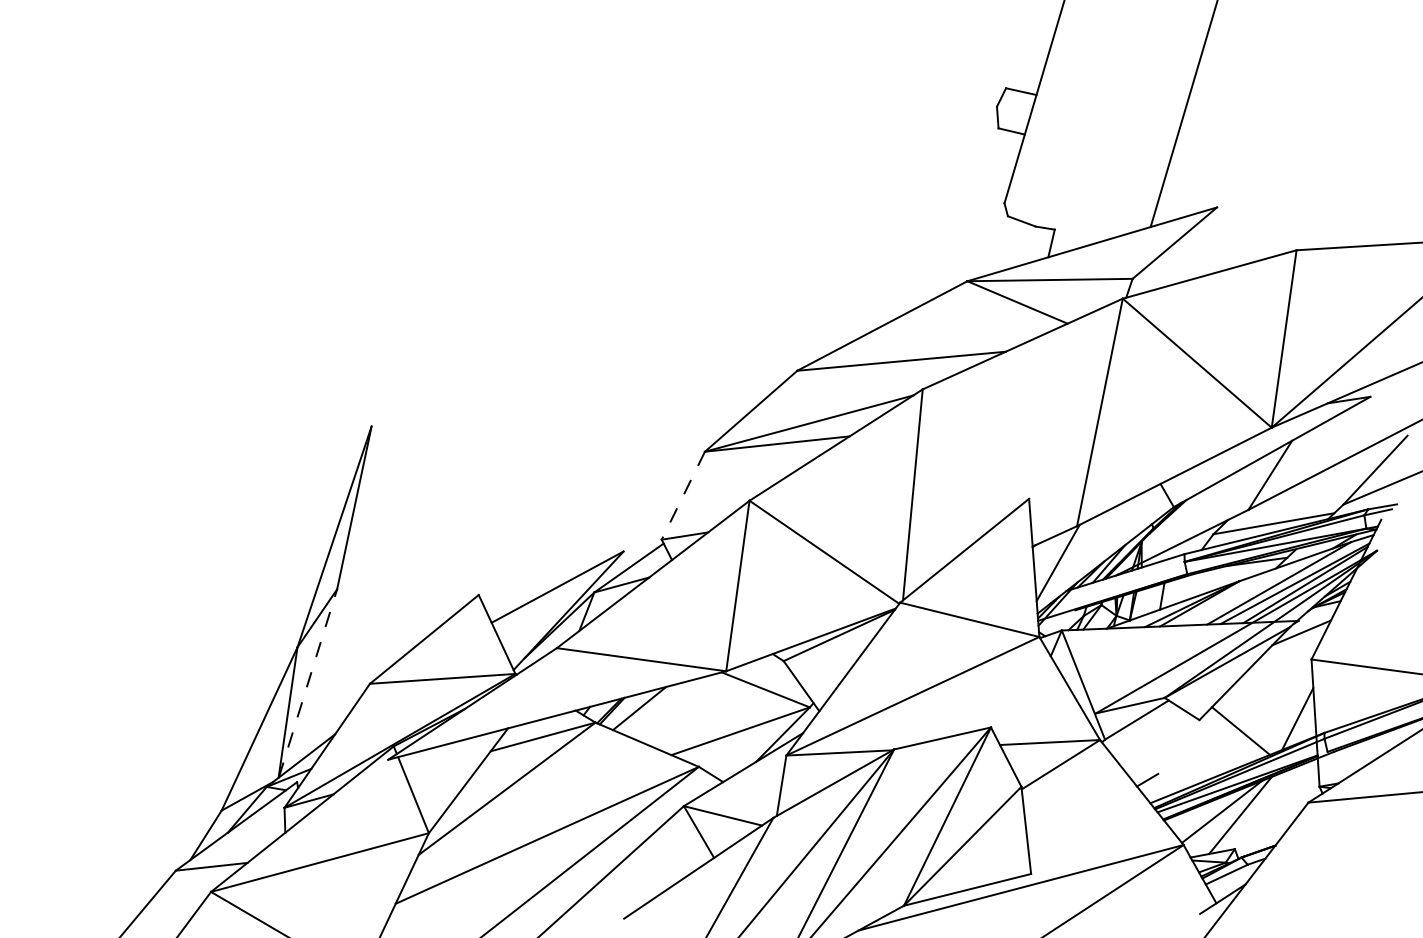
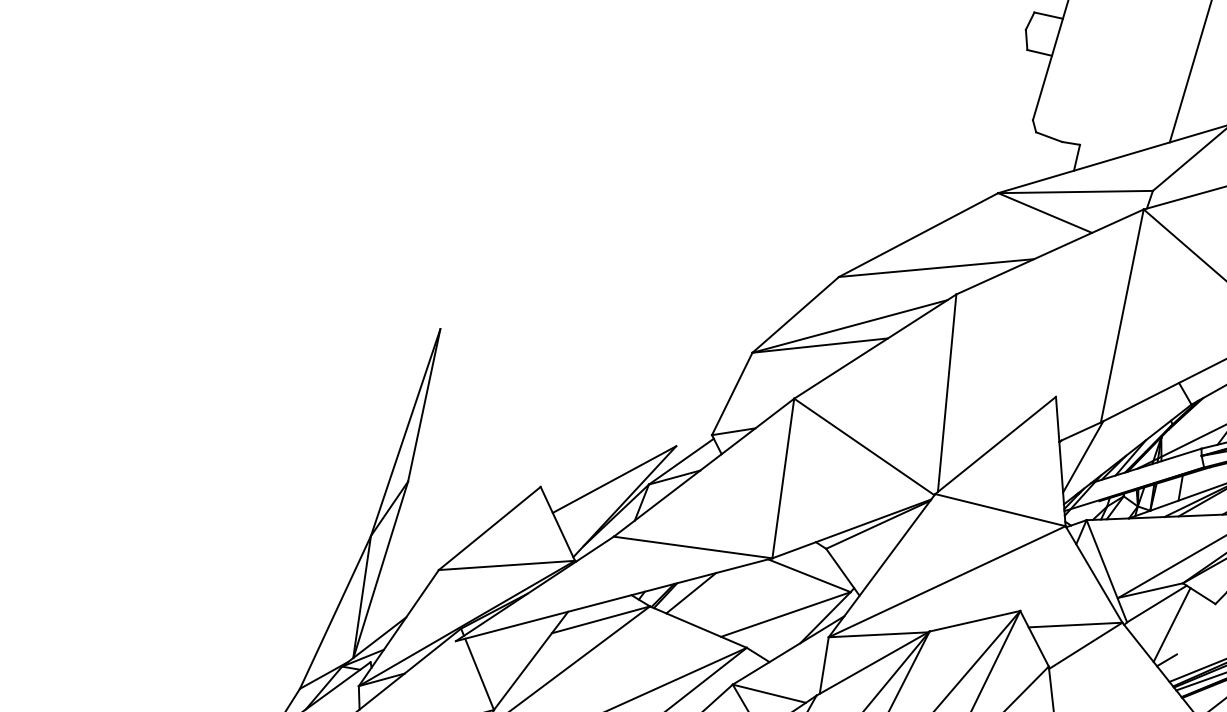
line: (683, 496) -> (732, 394), dashed -> solid
line: (307, 683) -> (380, 569), dashed -> solid
line: (1152, 742) -> (1171, 625), added

